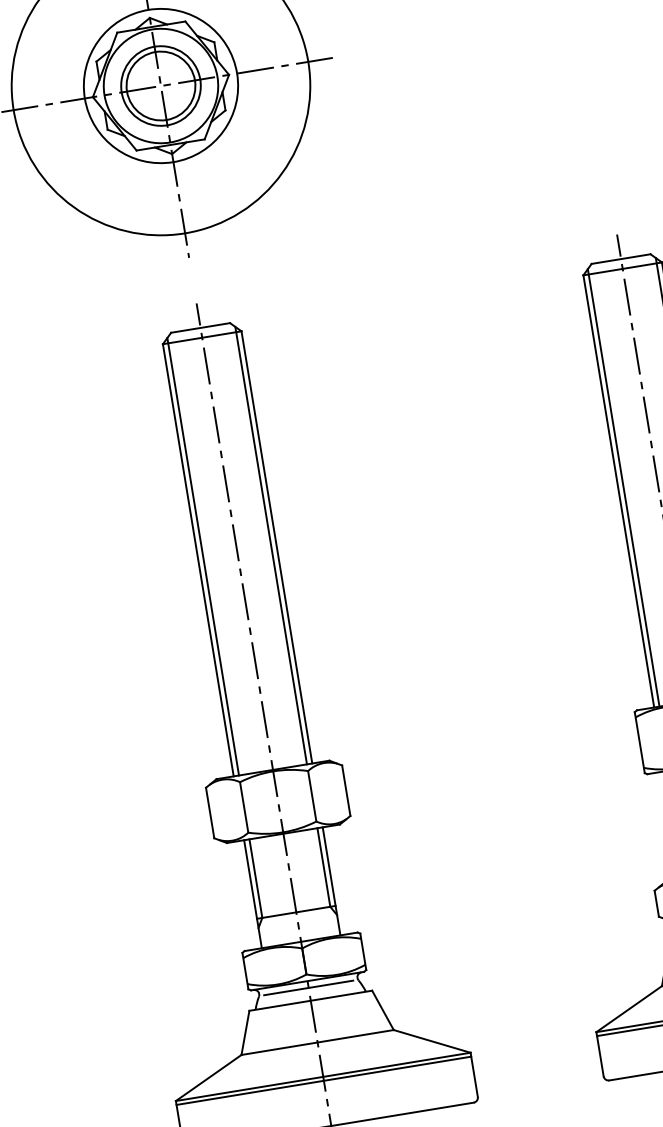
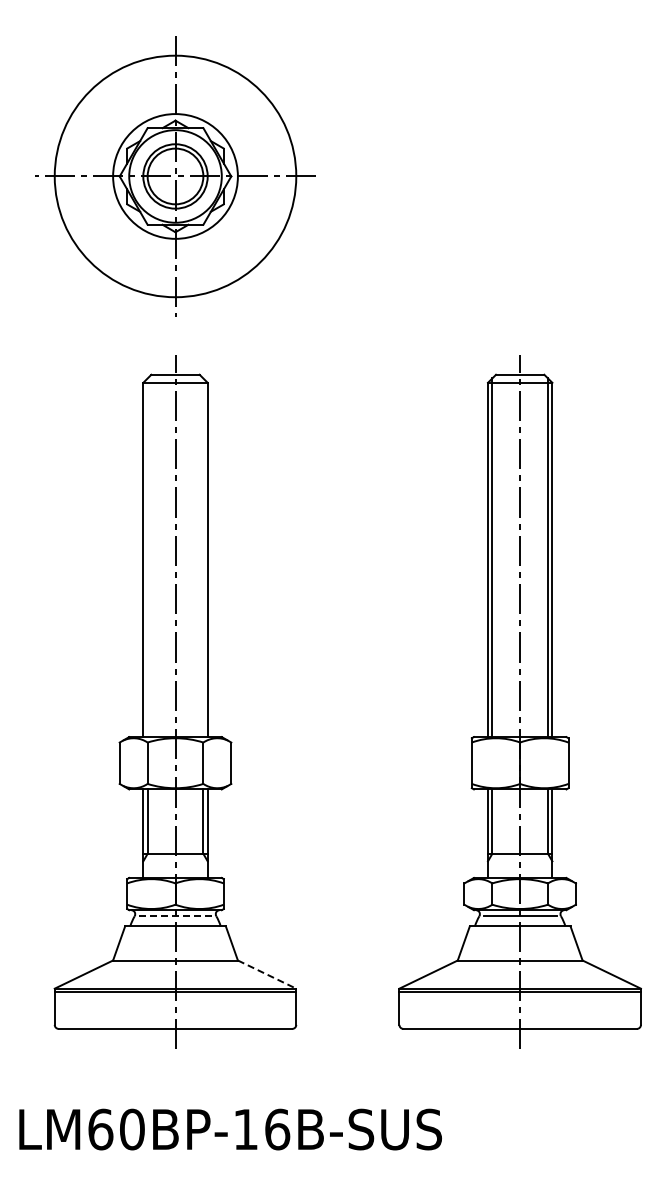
line: (271, 545) -> (203, 557), removed
line: (202, 556) -> (147, 557), removed
line: (308, 987) -> (175, 915), solid -> dashed
line: (432, 1041) -> (267, 974), solid -> dashed

